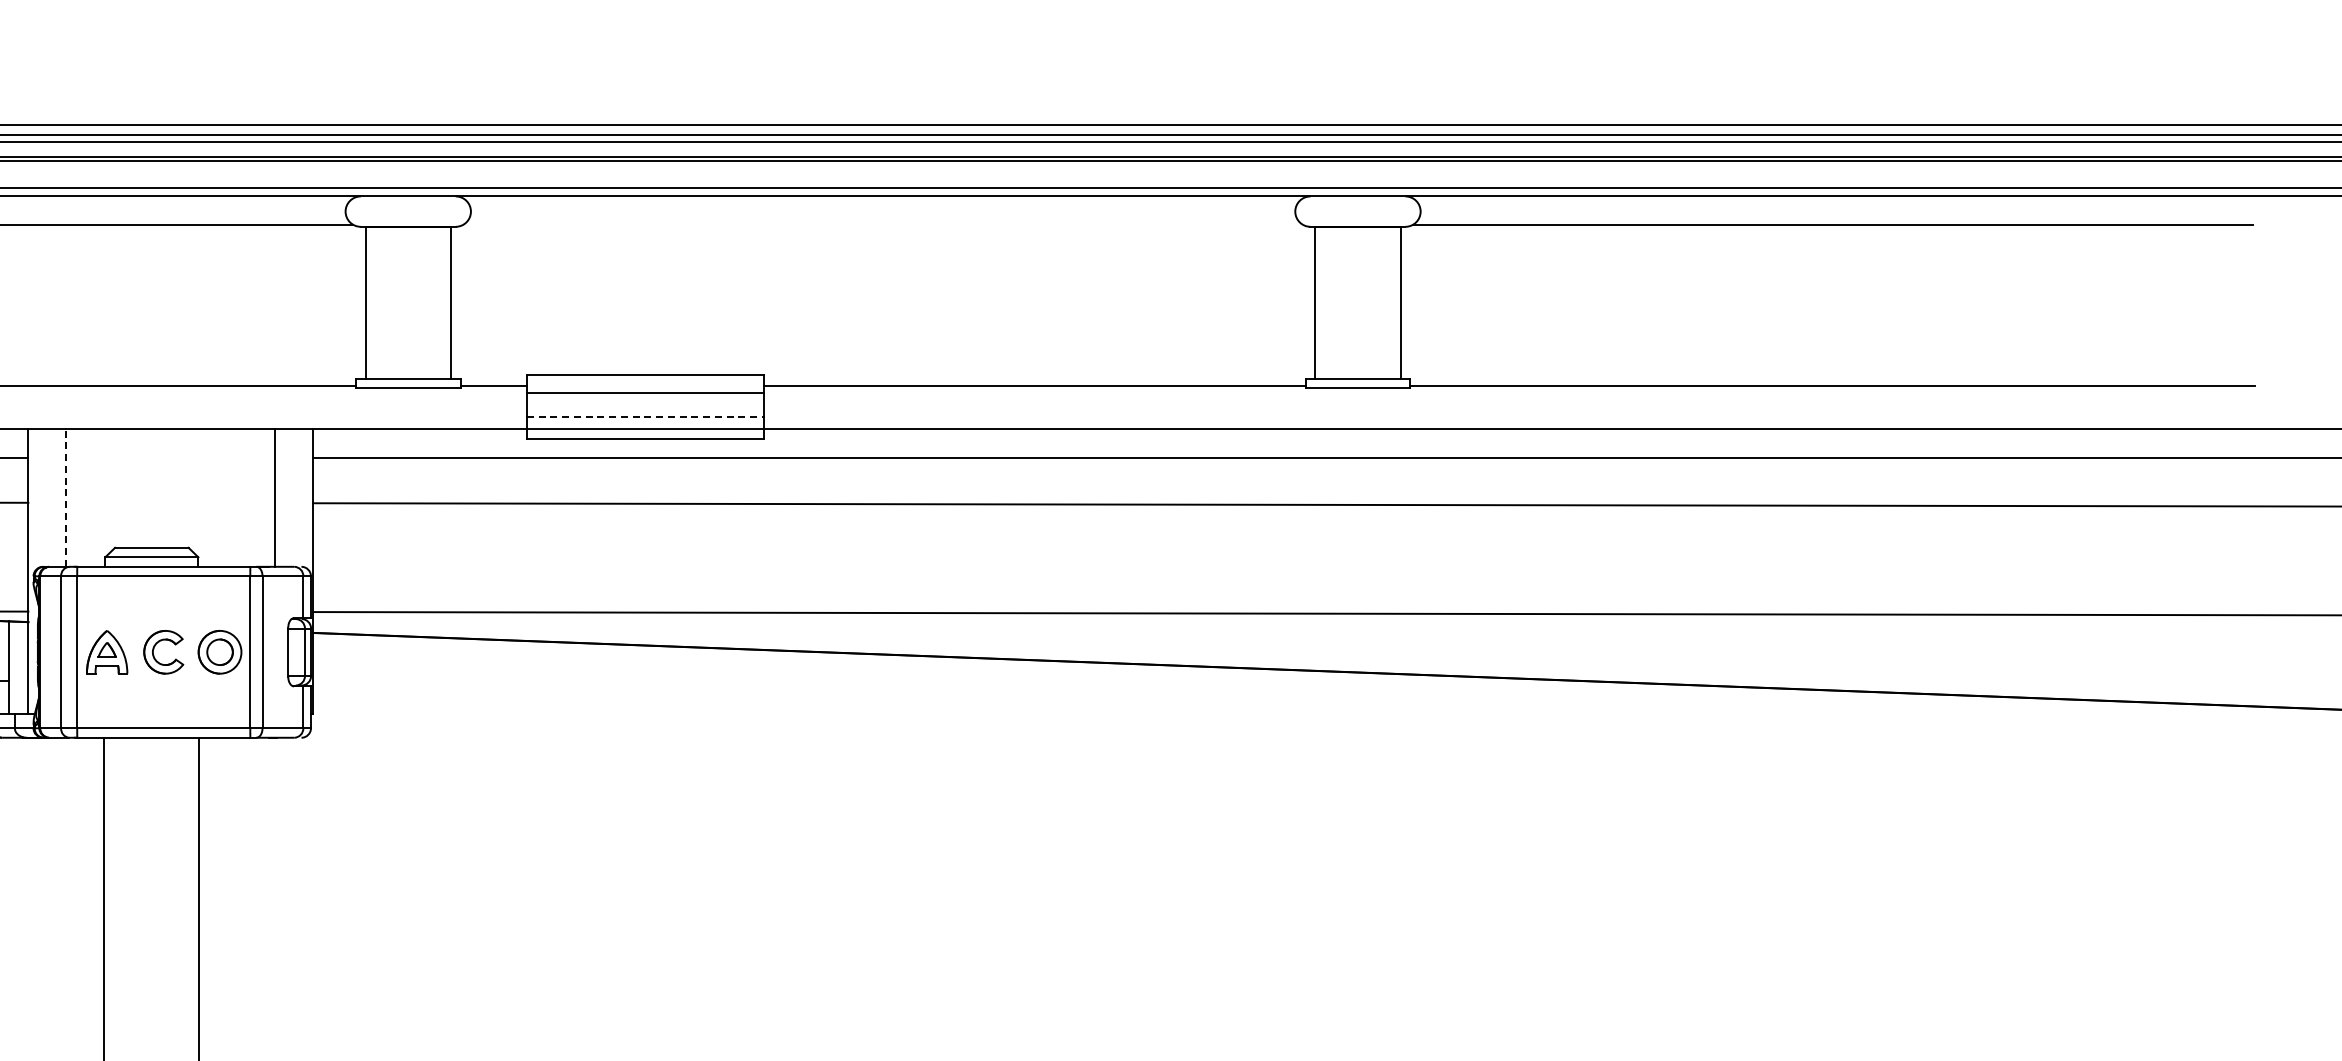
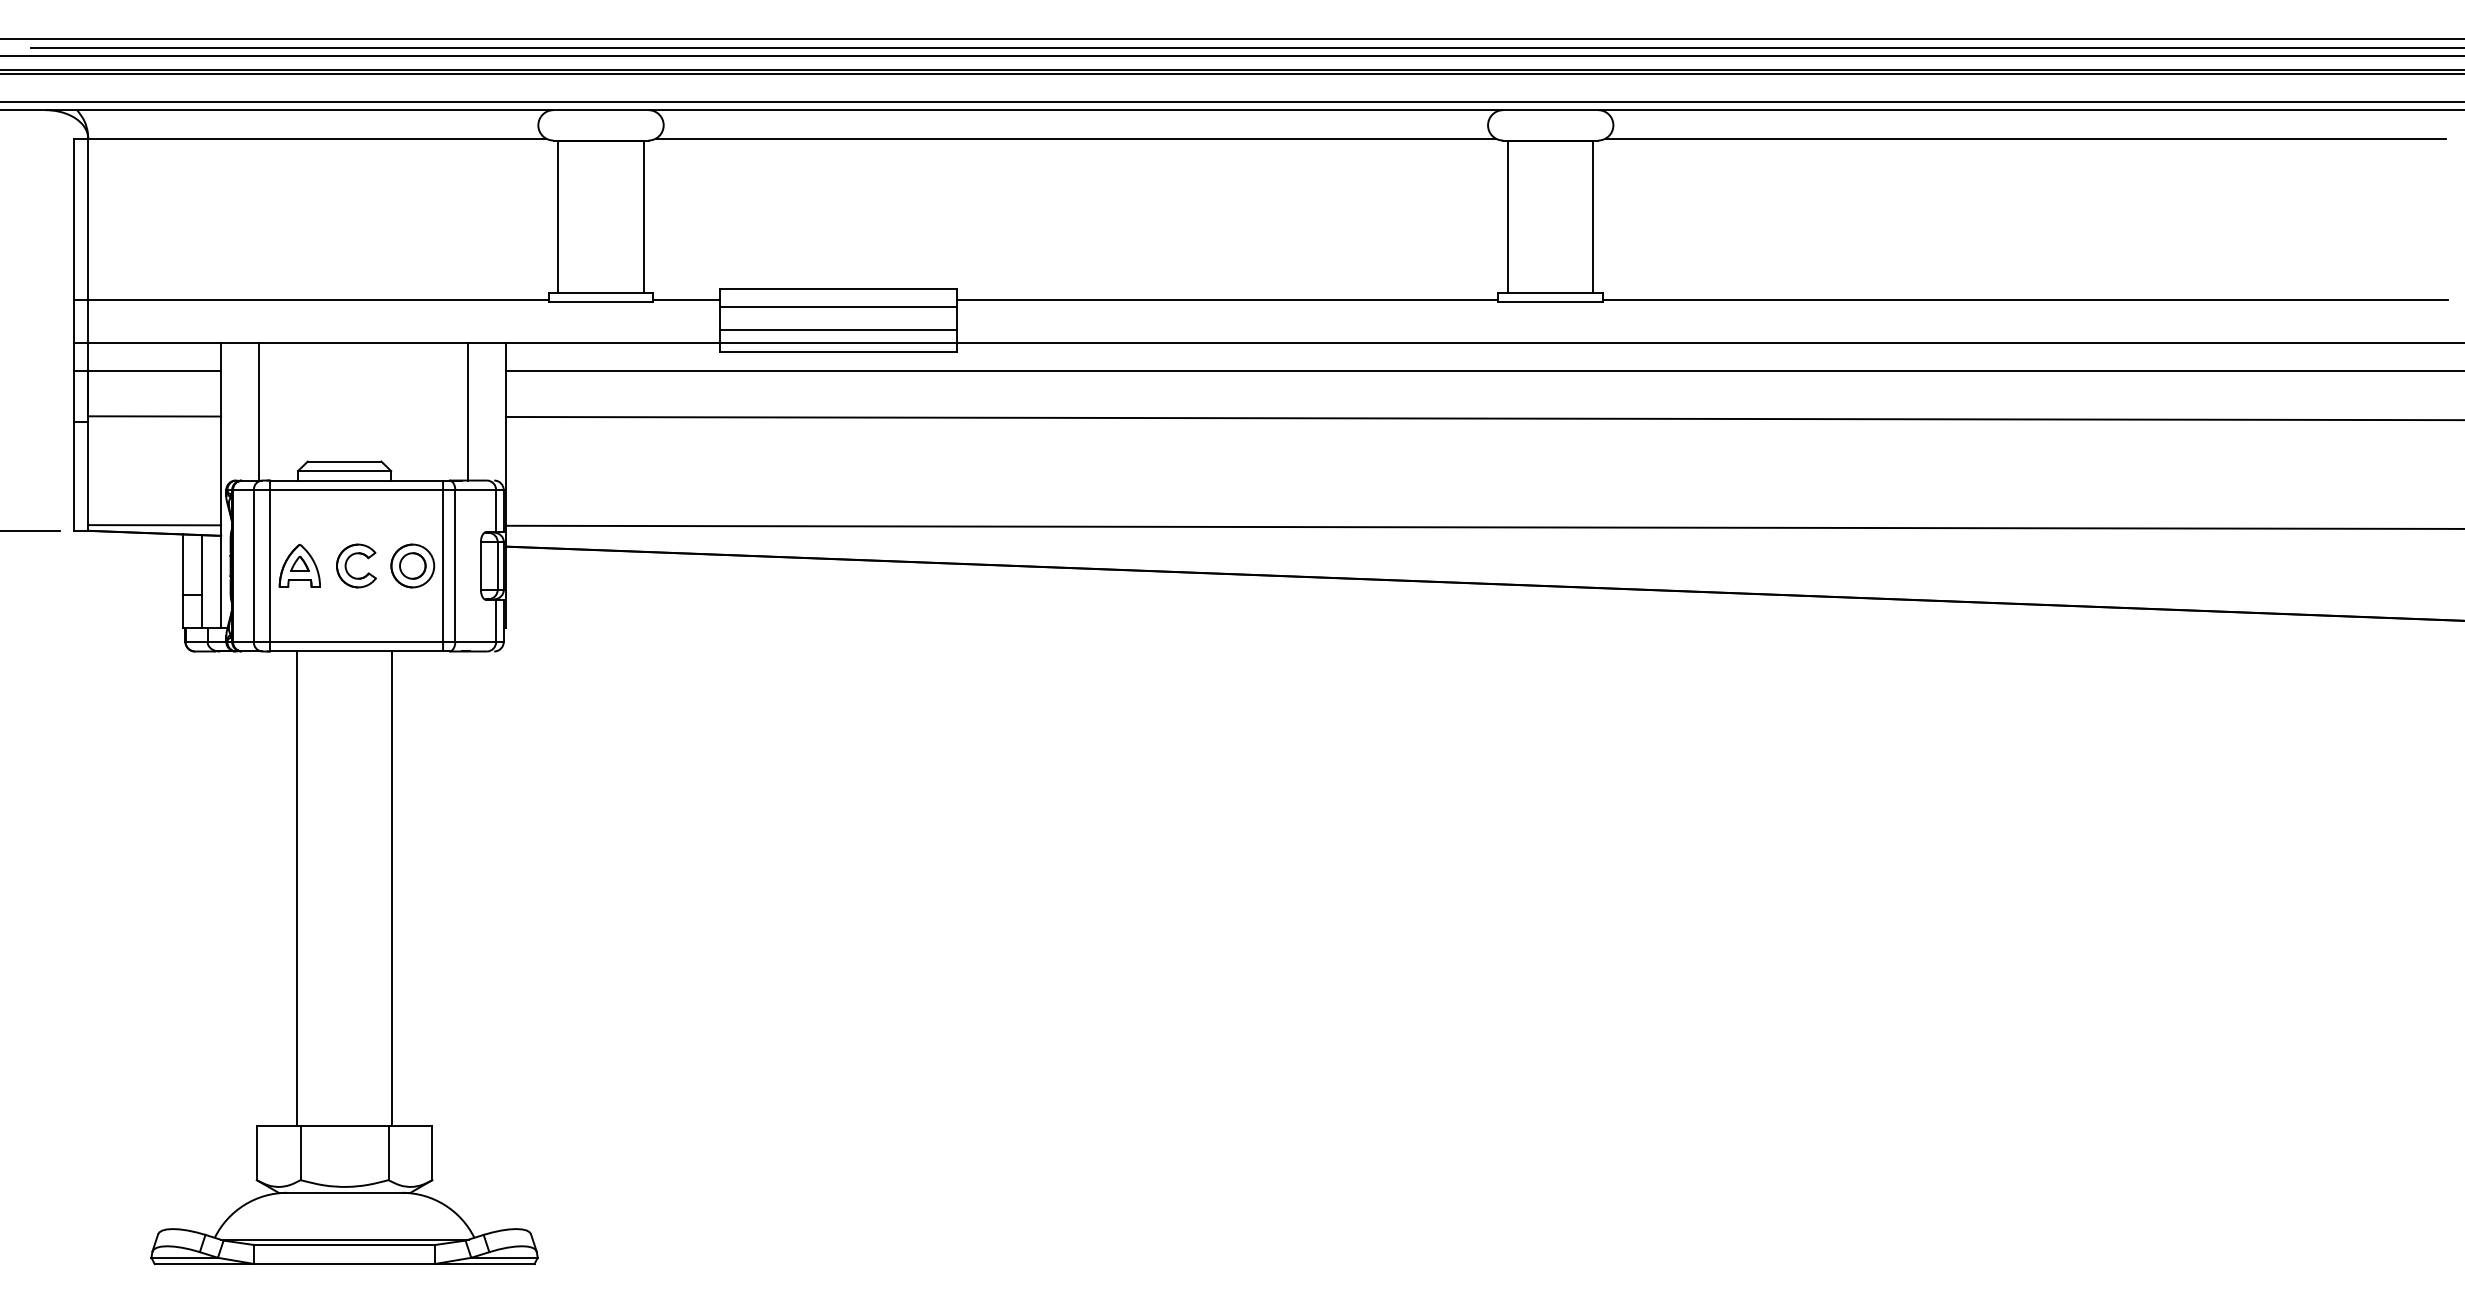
line: (882, 224) -> (1075, 138), added
line: (645, 416) -> (838, 330), dashed -> solid
line: (66, 497) -> (259, 411), dashed -> solid

